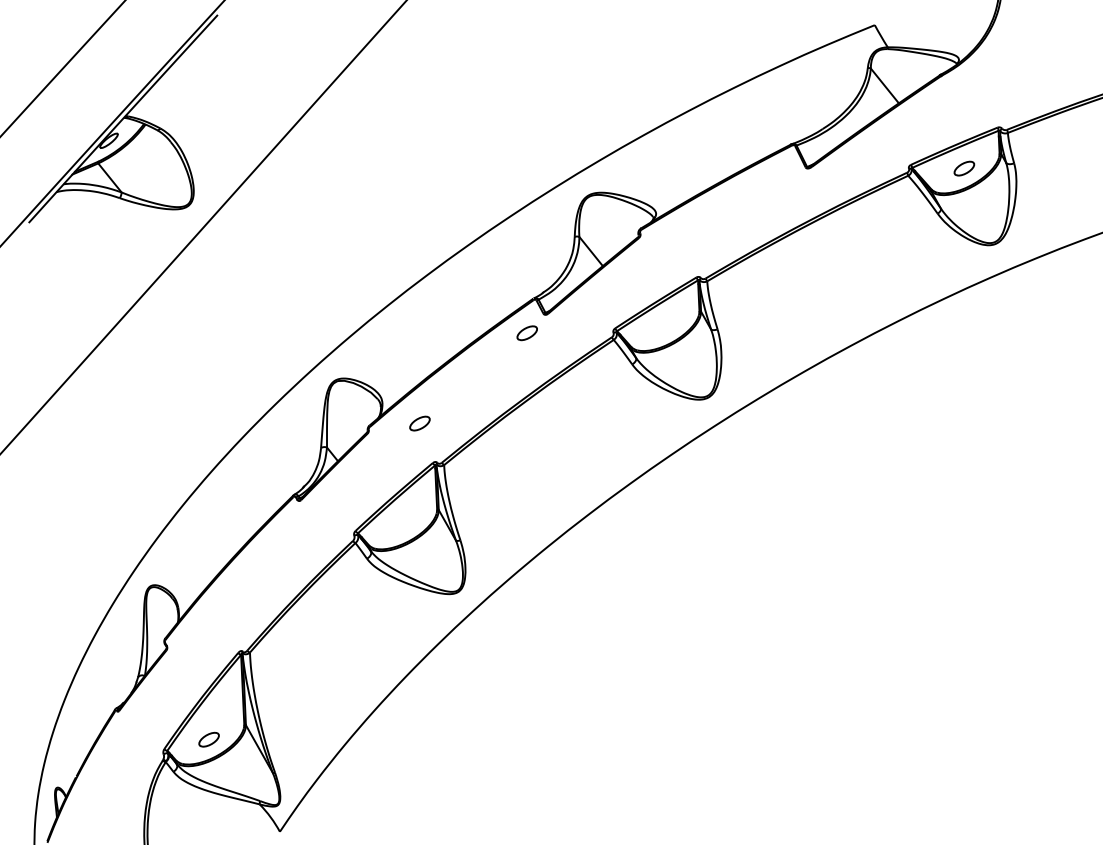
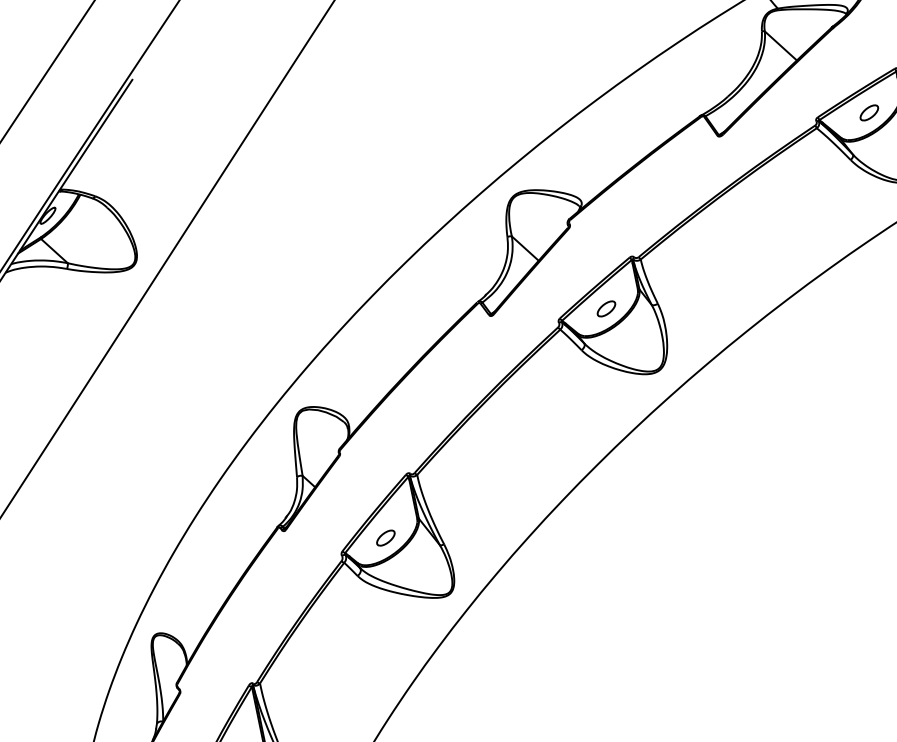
part: (526, 333) -> (605, 309), moved
part: (419, 423) -> (385, 538), moved

